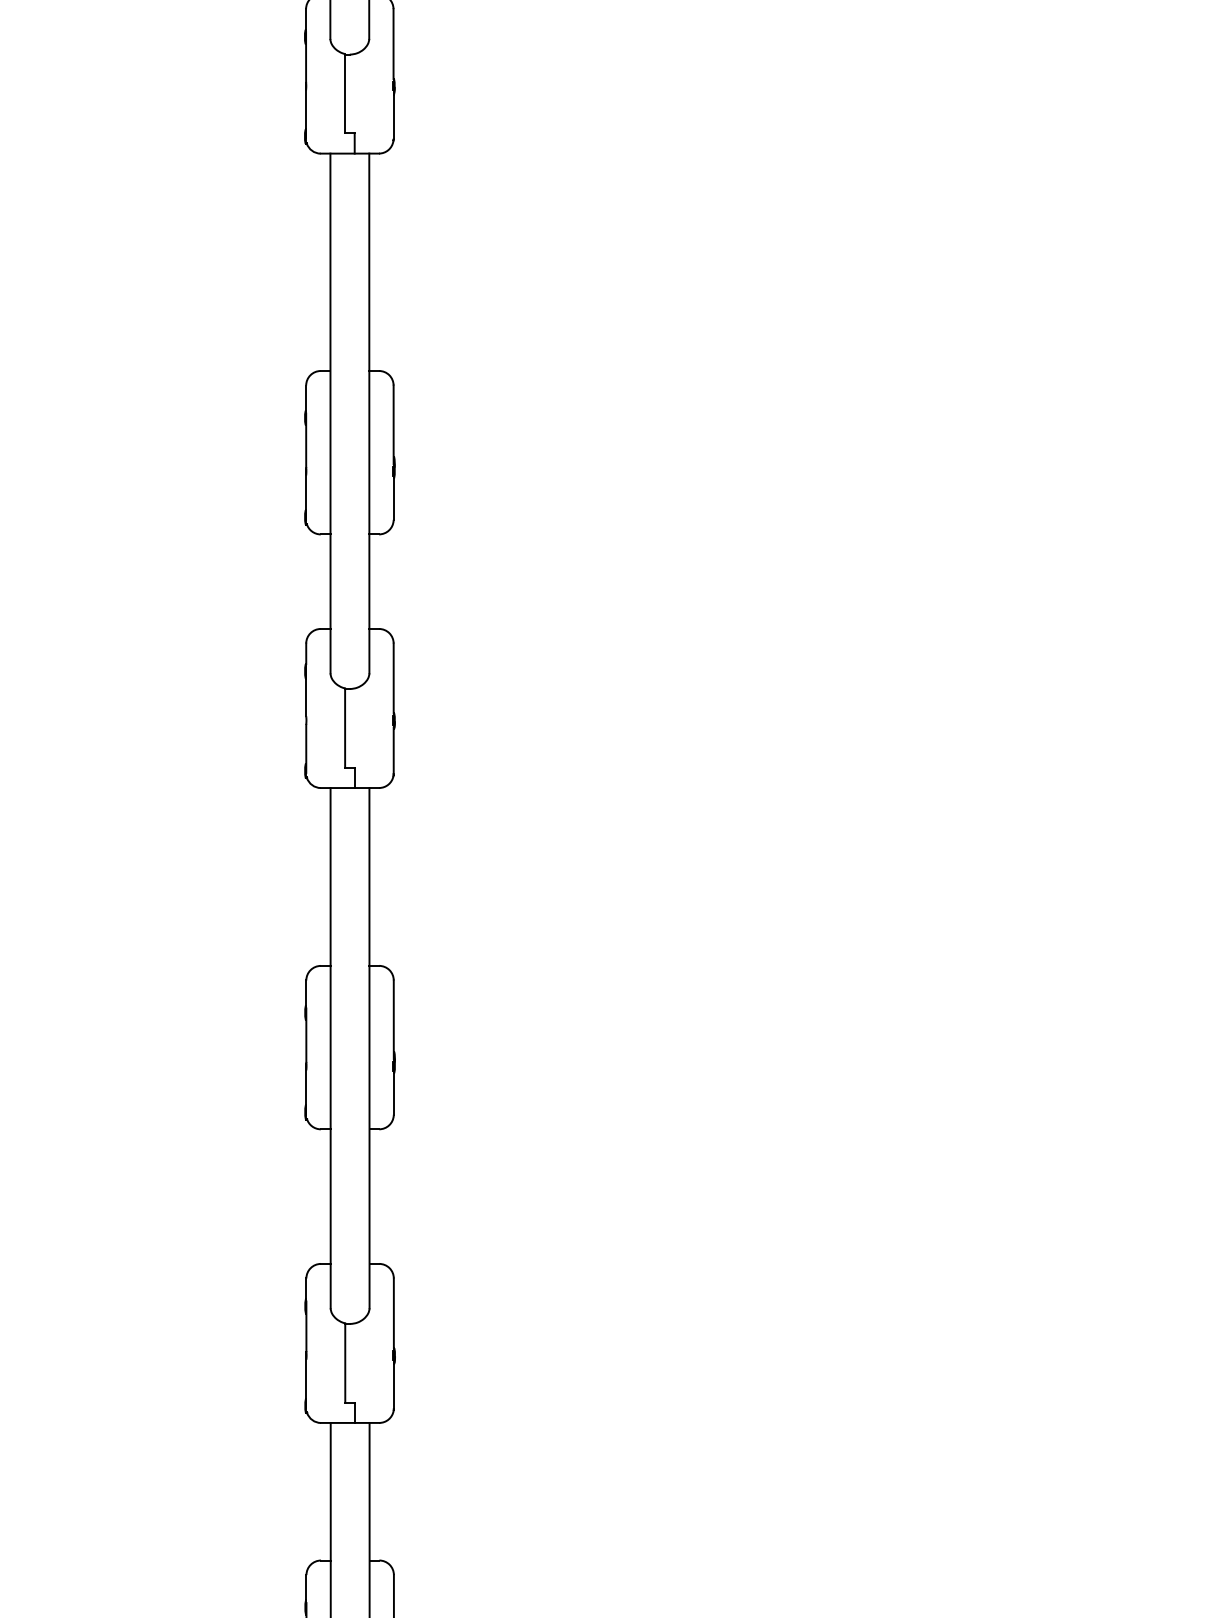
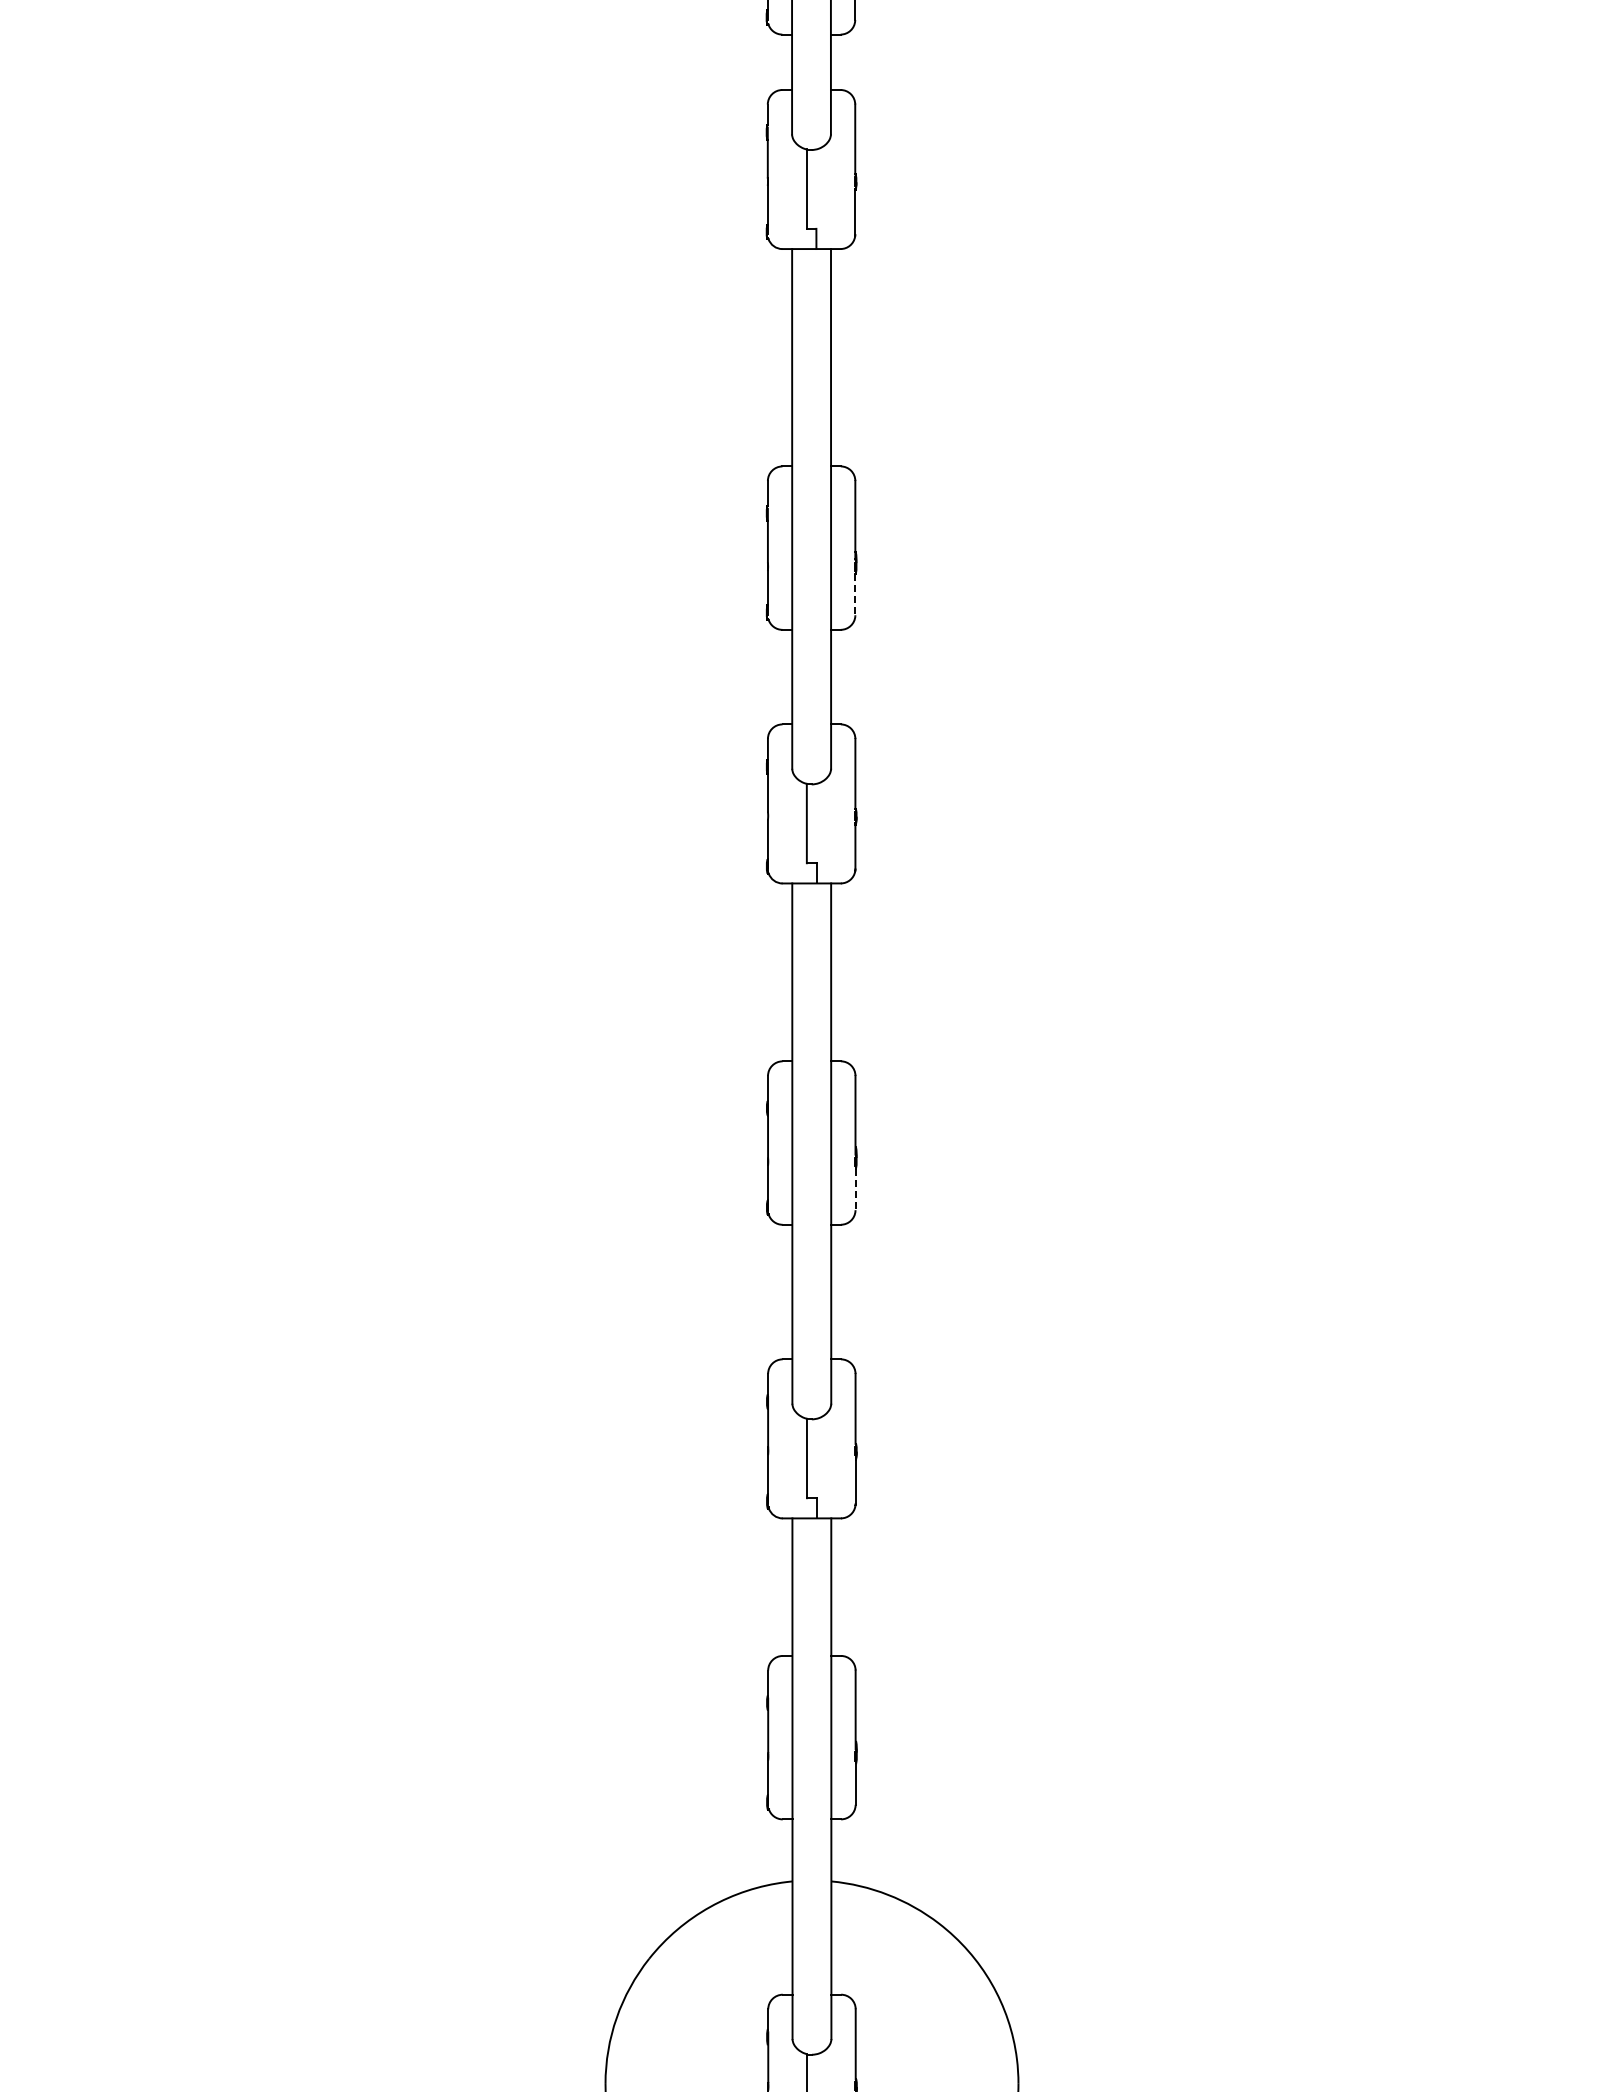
line: (393, 499) -> (855, 594), solid -> dashed
line: (393, 1094) -> (855, 1189), solid -> dashed

